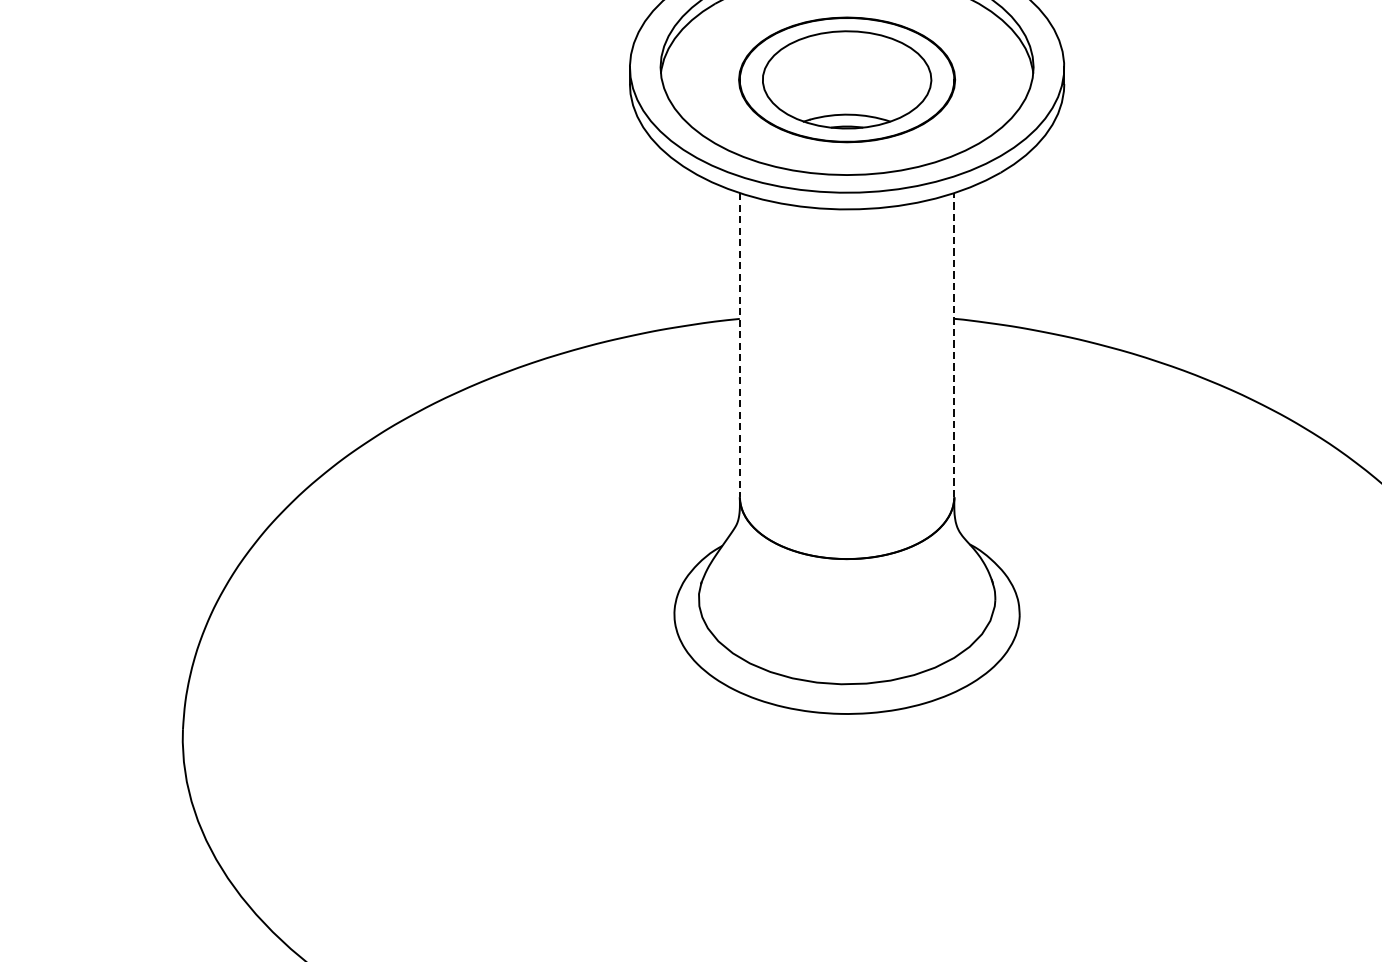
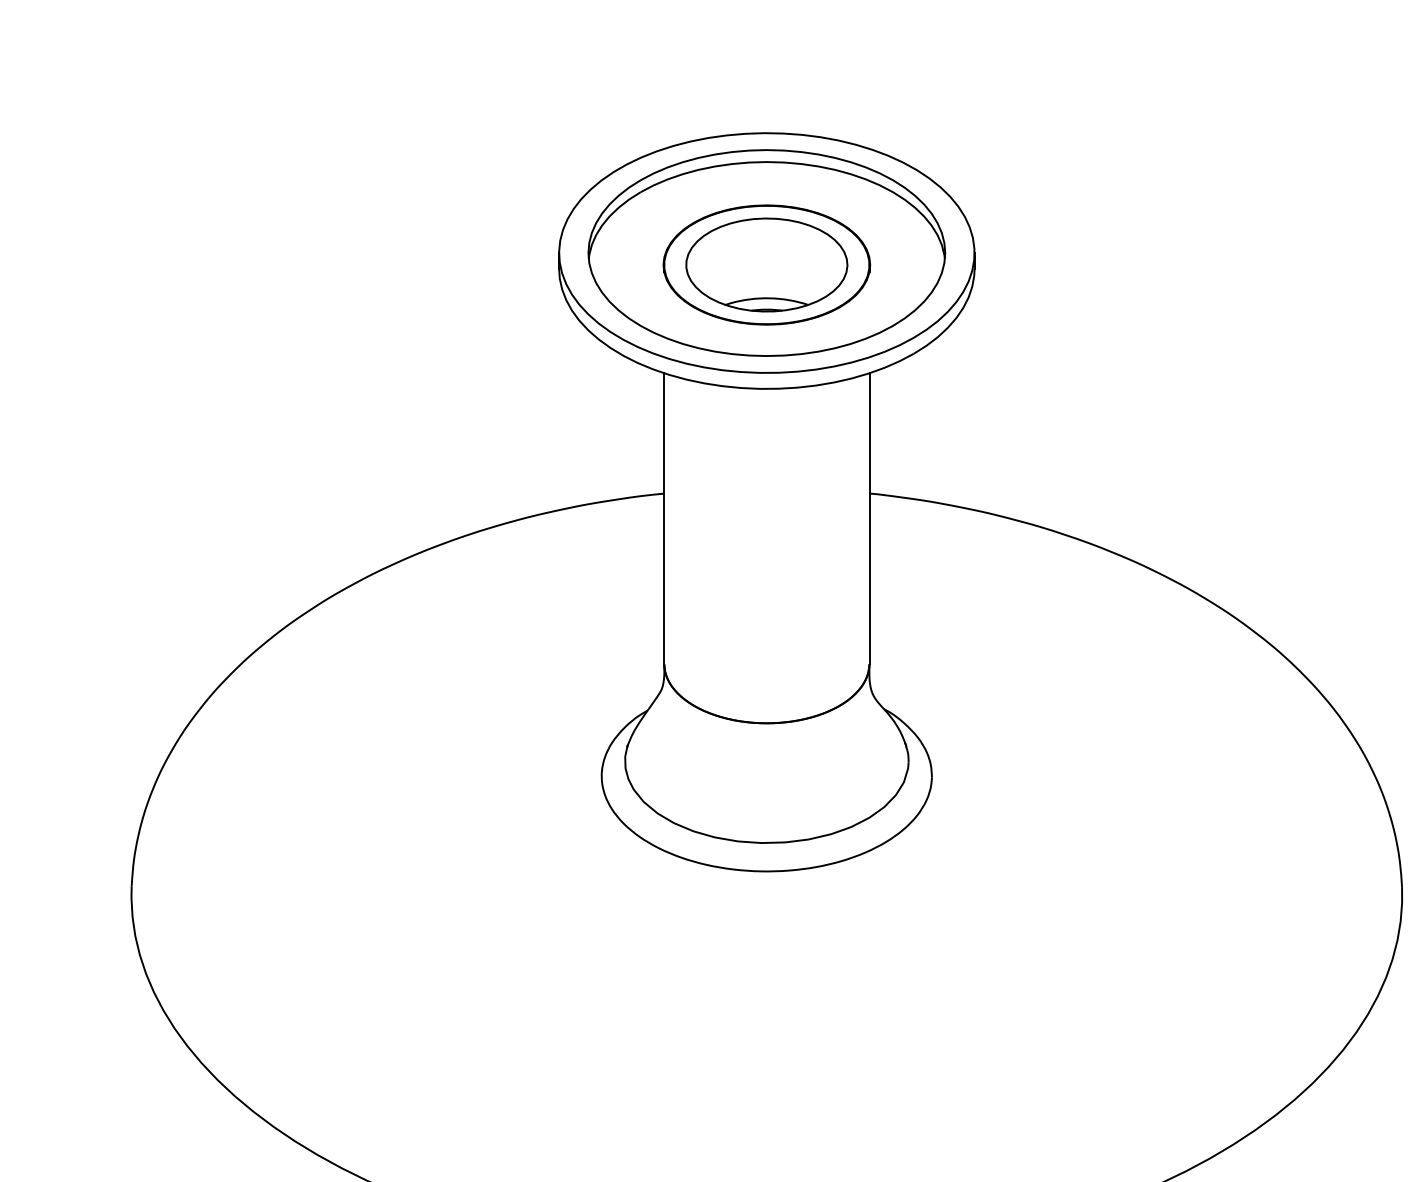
line: (954, 344) -> (869, 518), dashed -> solid
line: (740, 345) -> (664, 519), dashed -> solid

